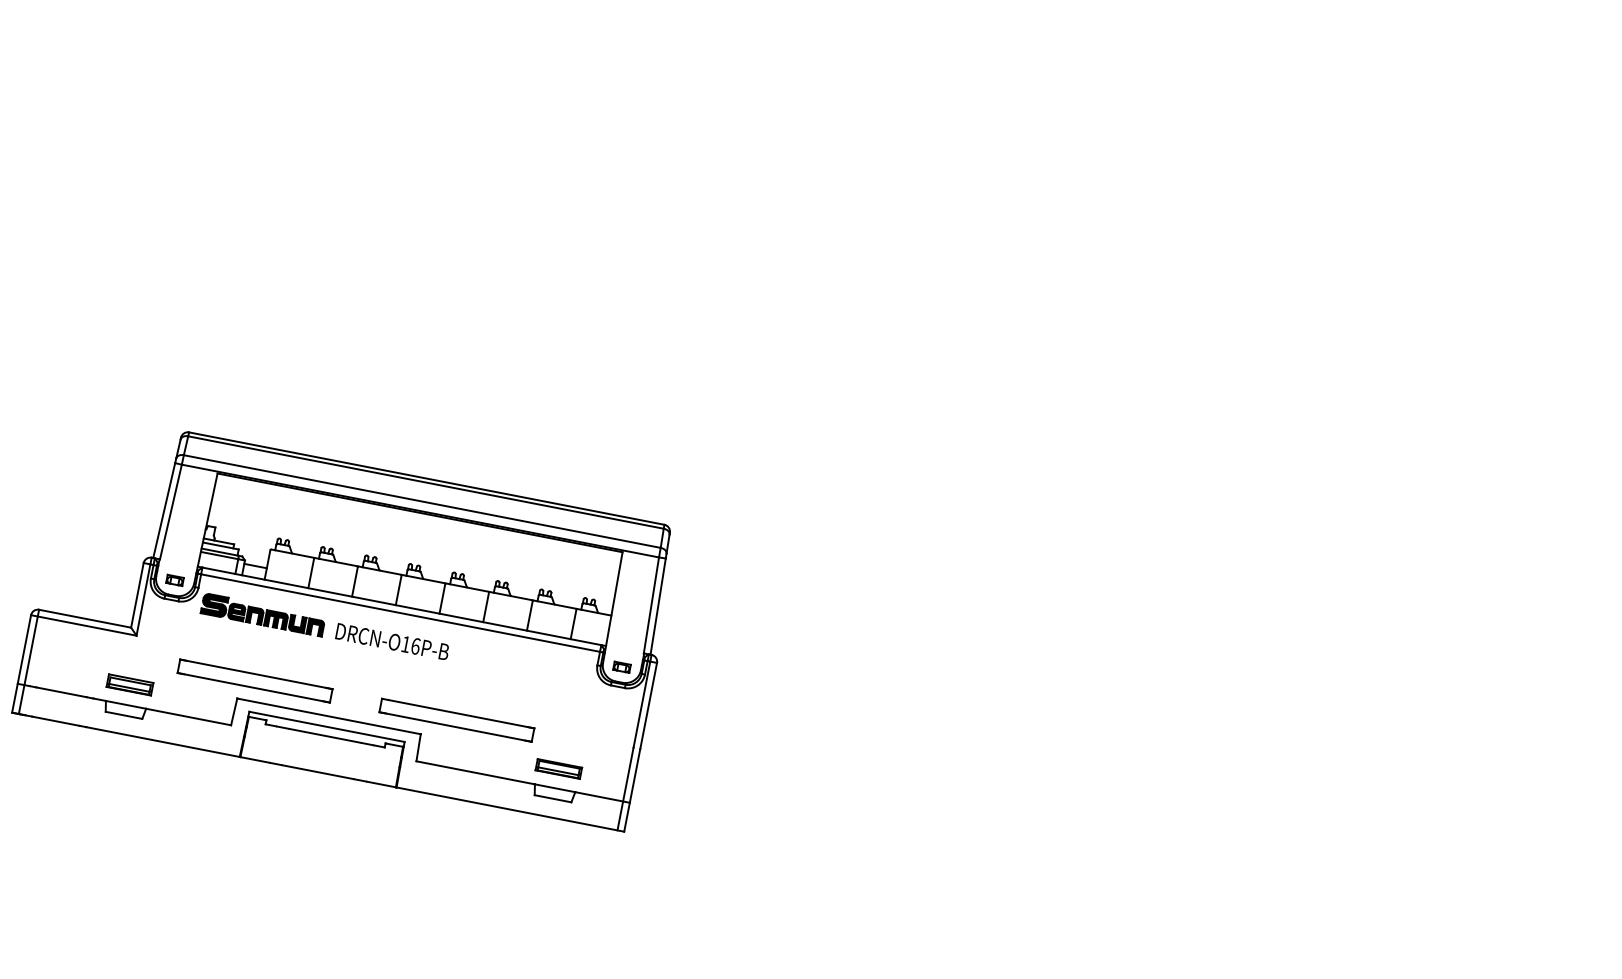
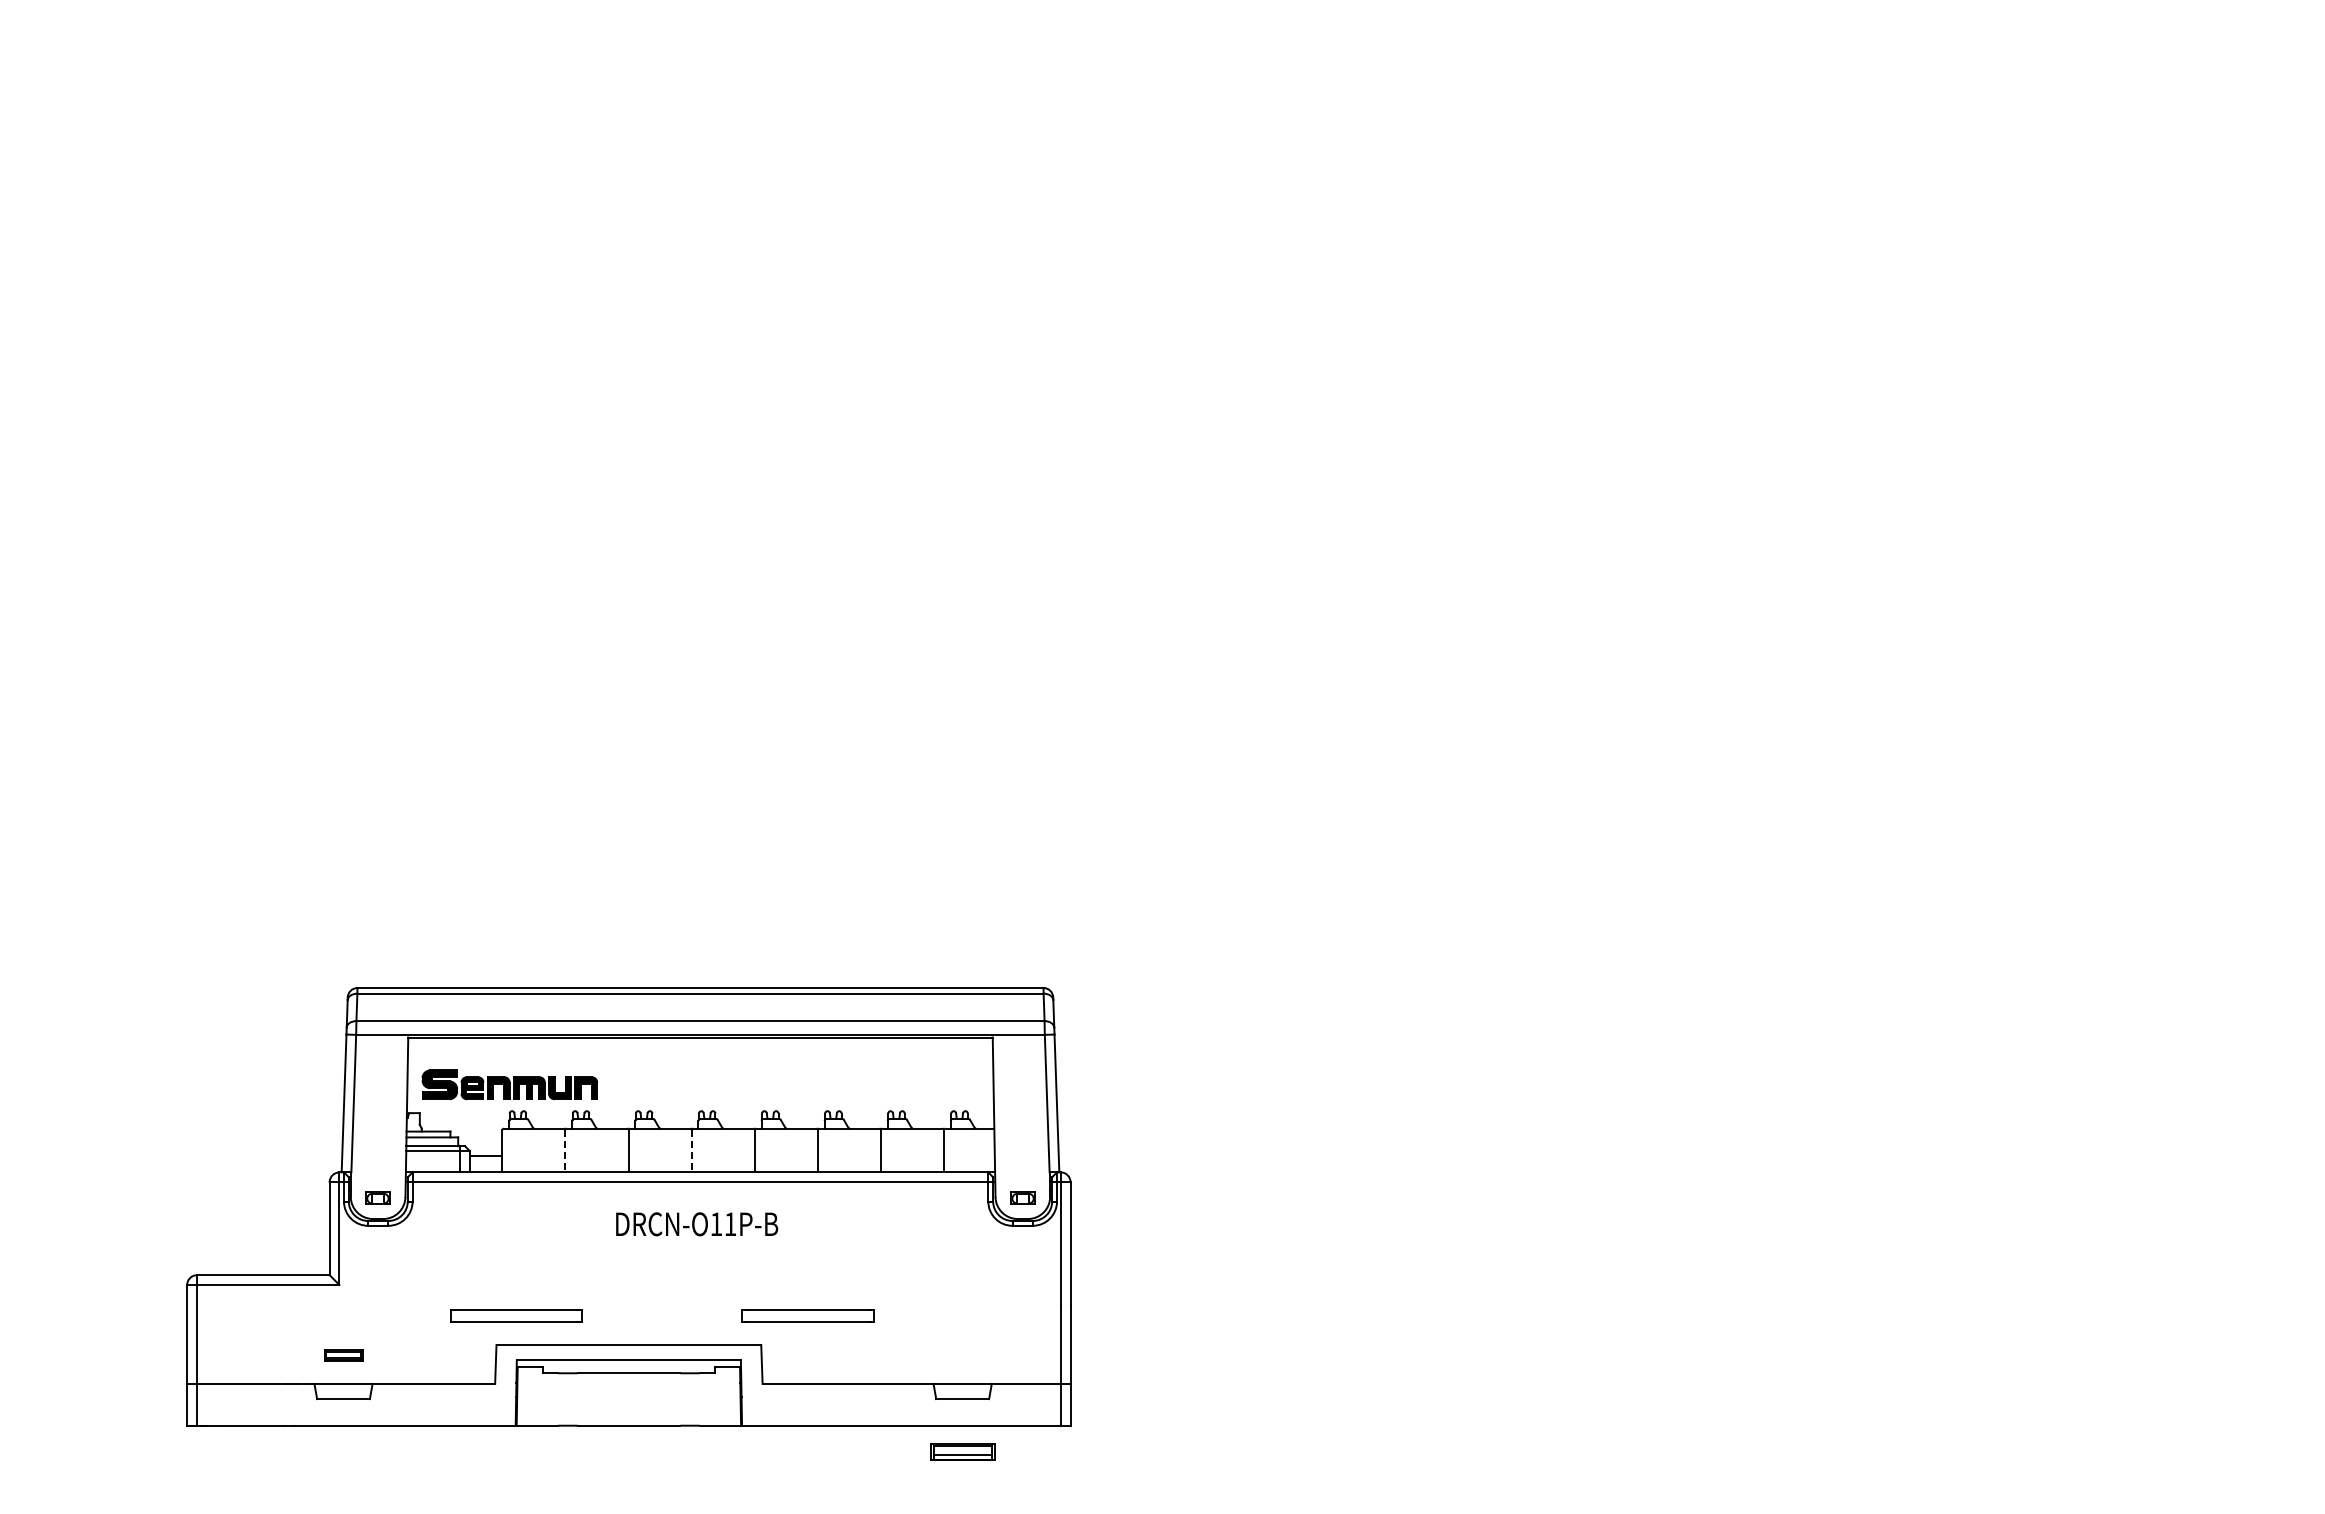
line: (311, 573) -> (565, 1151), solid -> dashed
line: (398, 590) -> (691, 1151), solid -> dashed
part: (262, 614) -> (509, 1084), moved
text: (415, 646) -> (730, 1224), DRCN-O16P-B -> DRCN-O11P-B
part: (255, 680) -> (516, 1315), size x0.6
part: (130, 684) -> (343, 1354), size x0.6
part: (456, 719) -> (807, 1315), size x0.6
part: (558, 768) -> (962, 1451), moved

